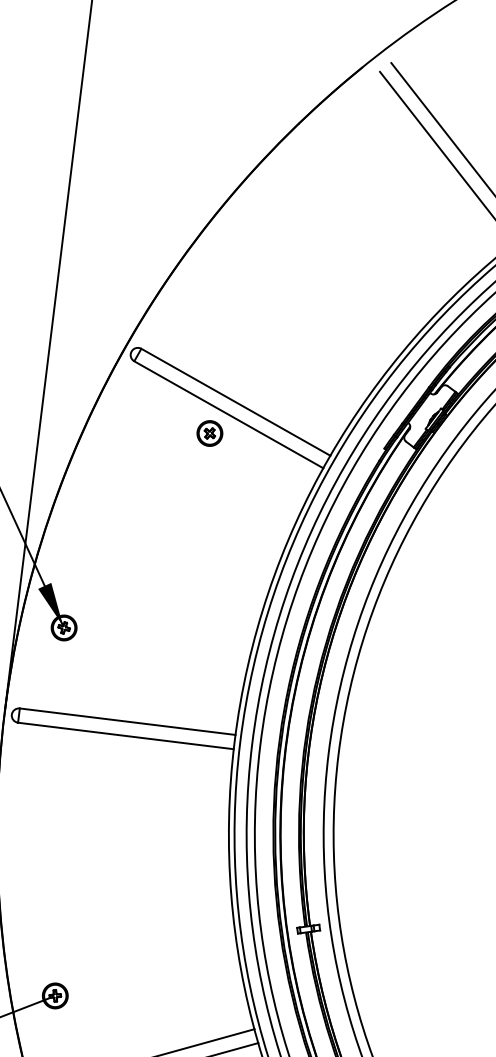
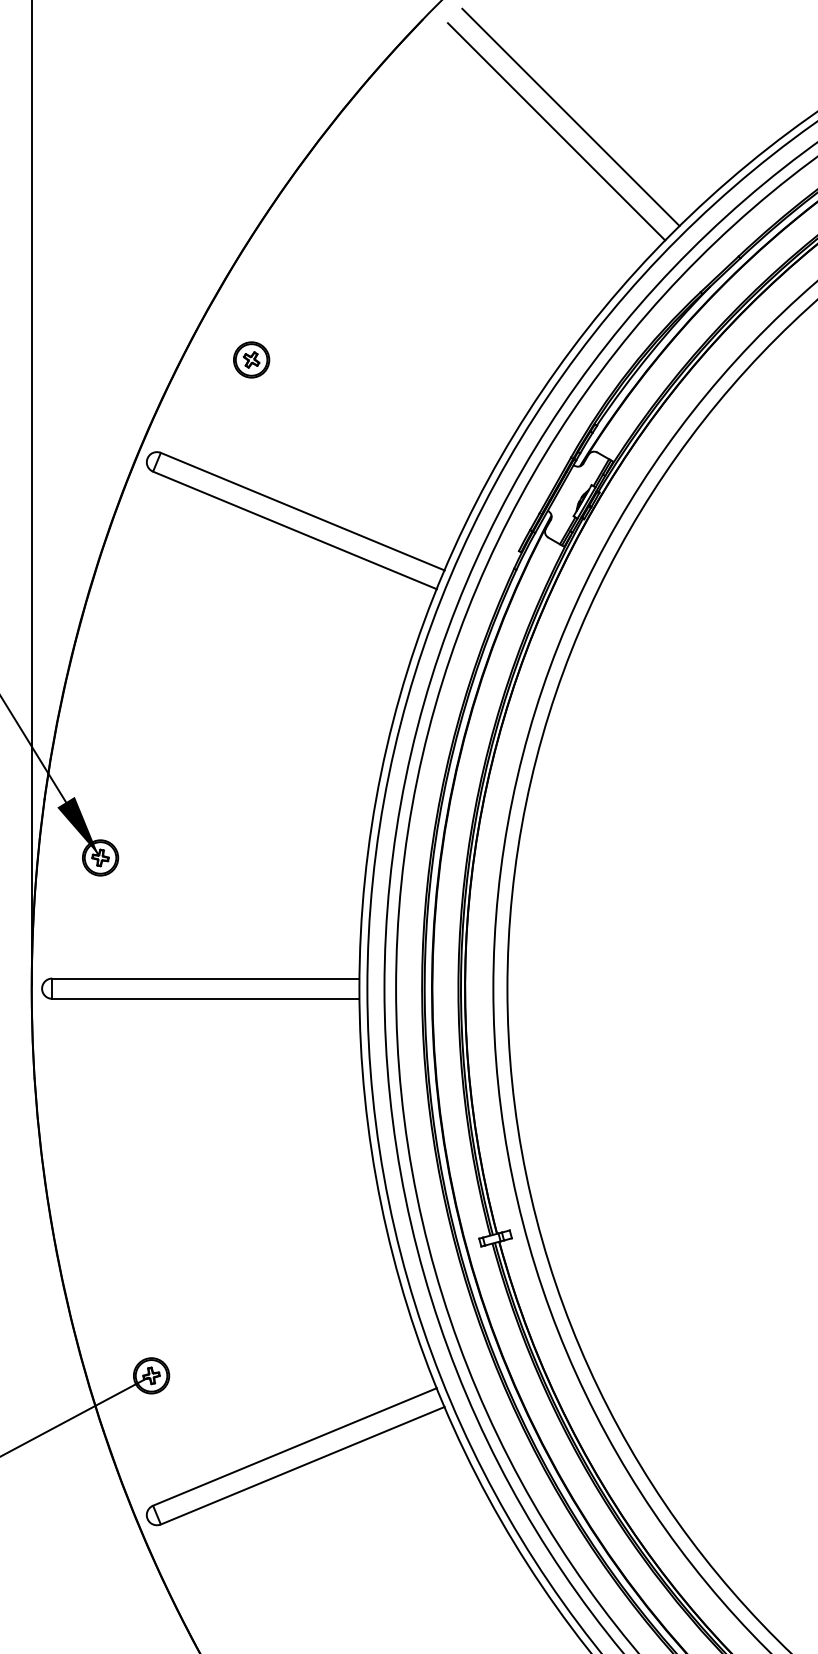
part: (209, 433) -> (251, 359), moved

